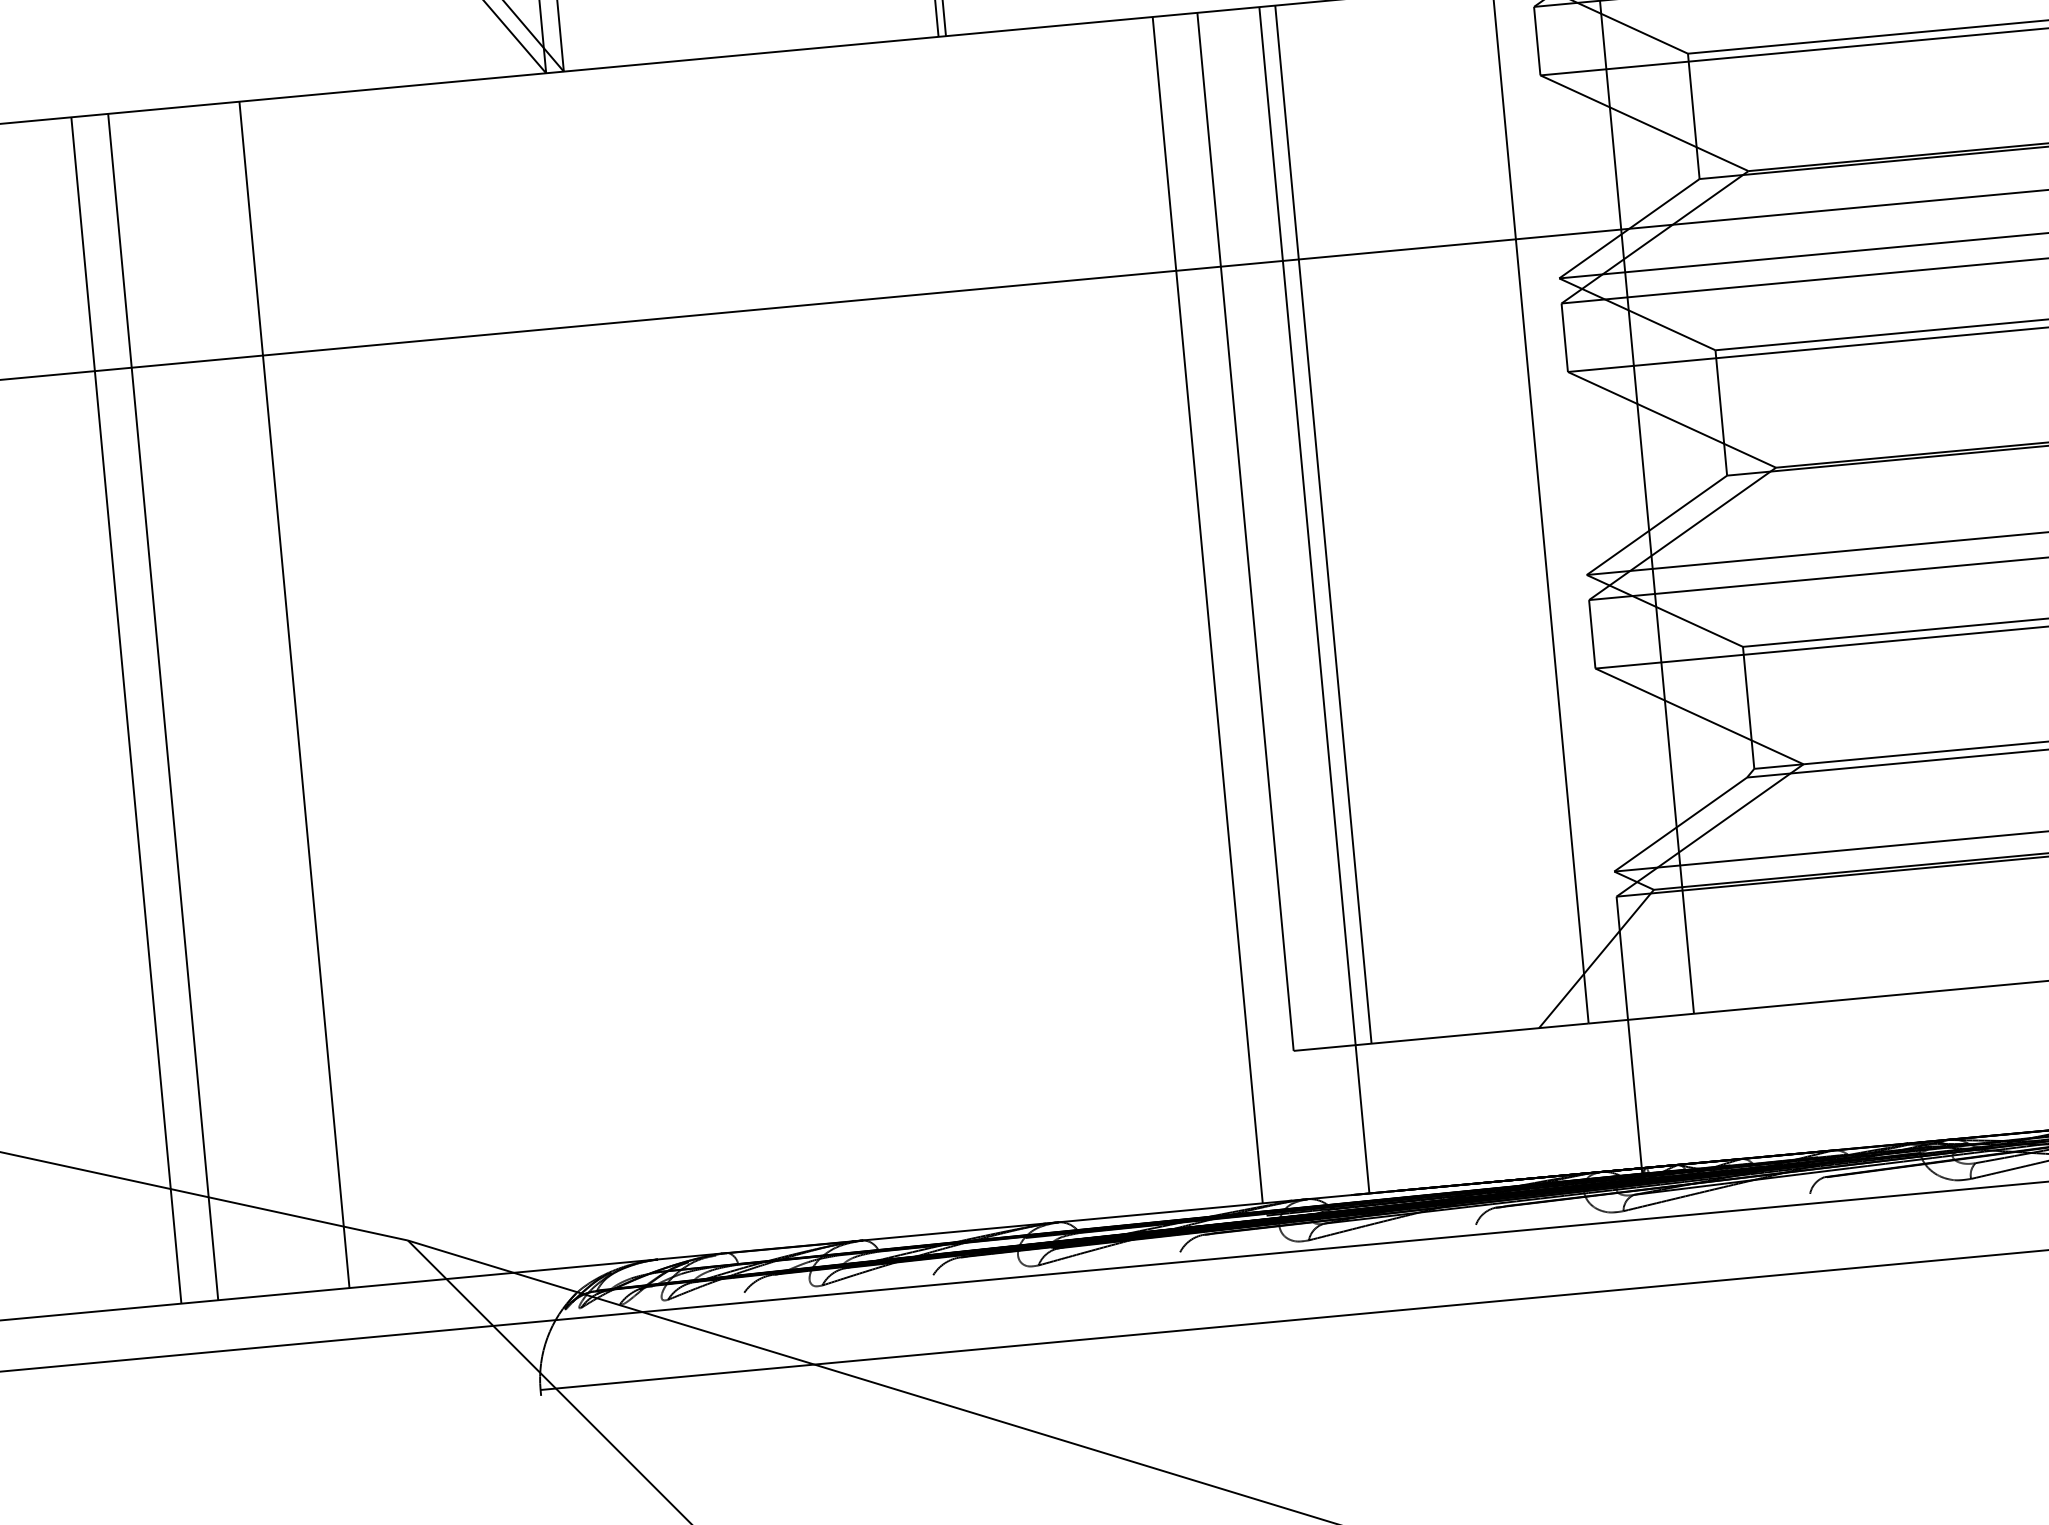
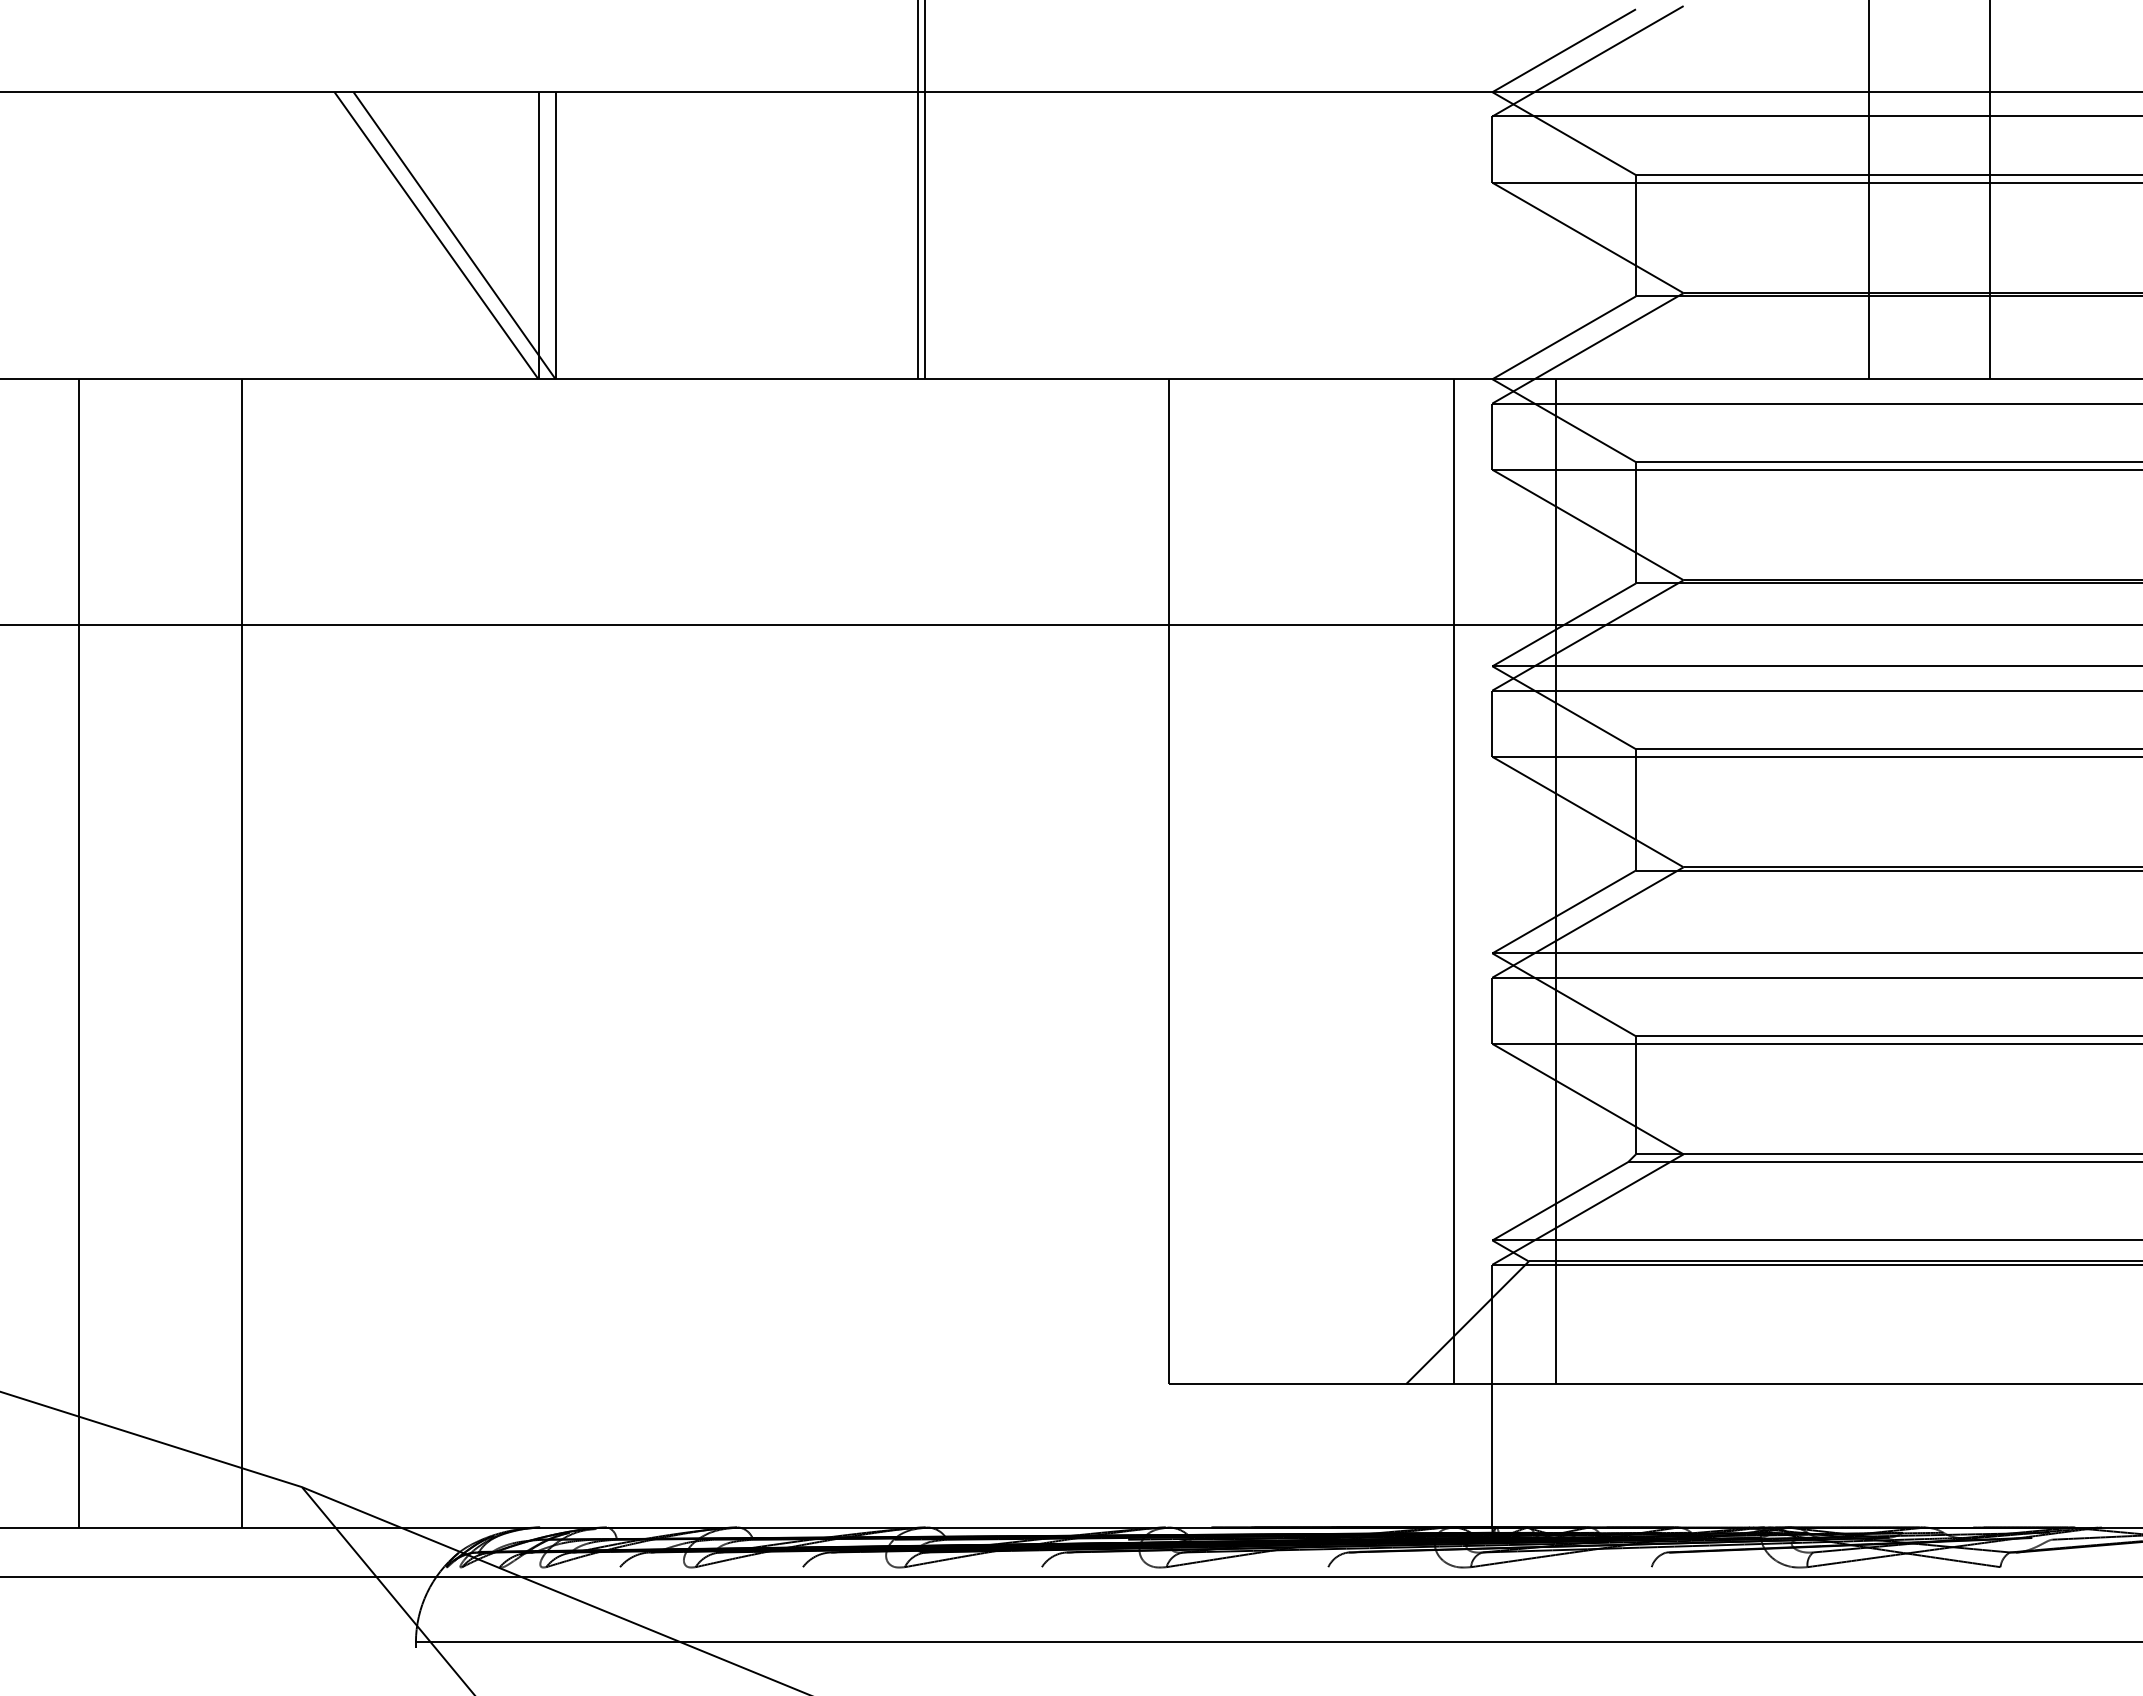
line: (1323, 524) -> (1244, 881), removed
line: (1314, 600) -> (1228, 953), removed
line: (1207, 610) -> (1125, 953), removed
line: (163, 707) -> (114, 953), removed

